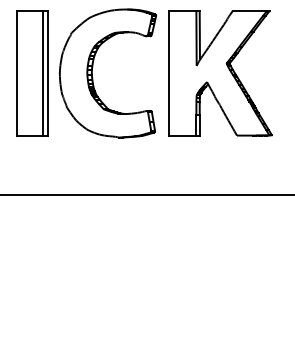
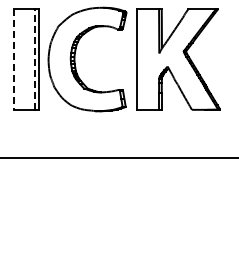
line: (42, 72) -> (34, 58), solid -> dashed
line: (17, 73) -> (14, 59), solid -> dashed

